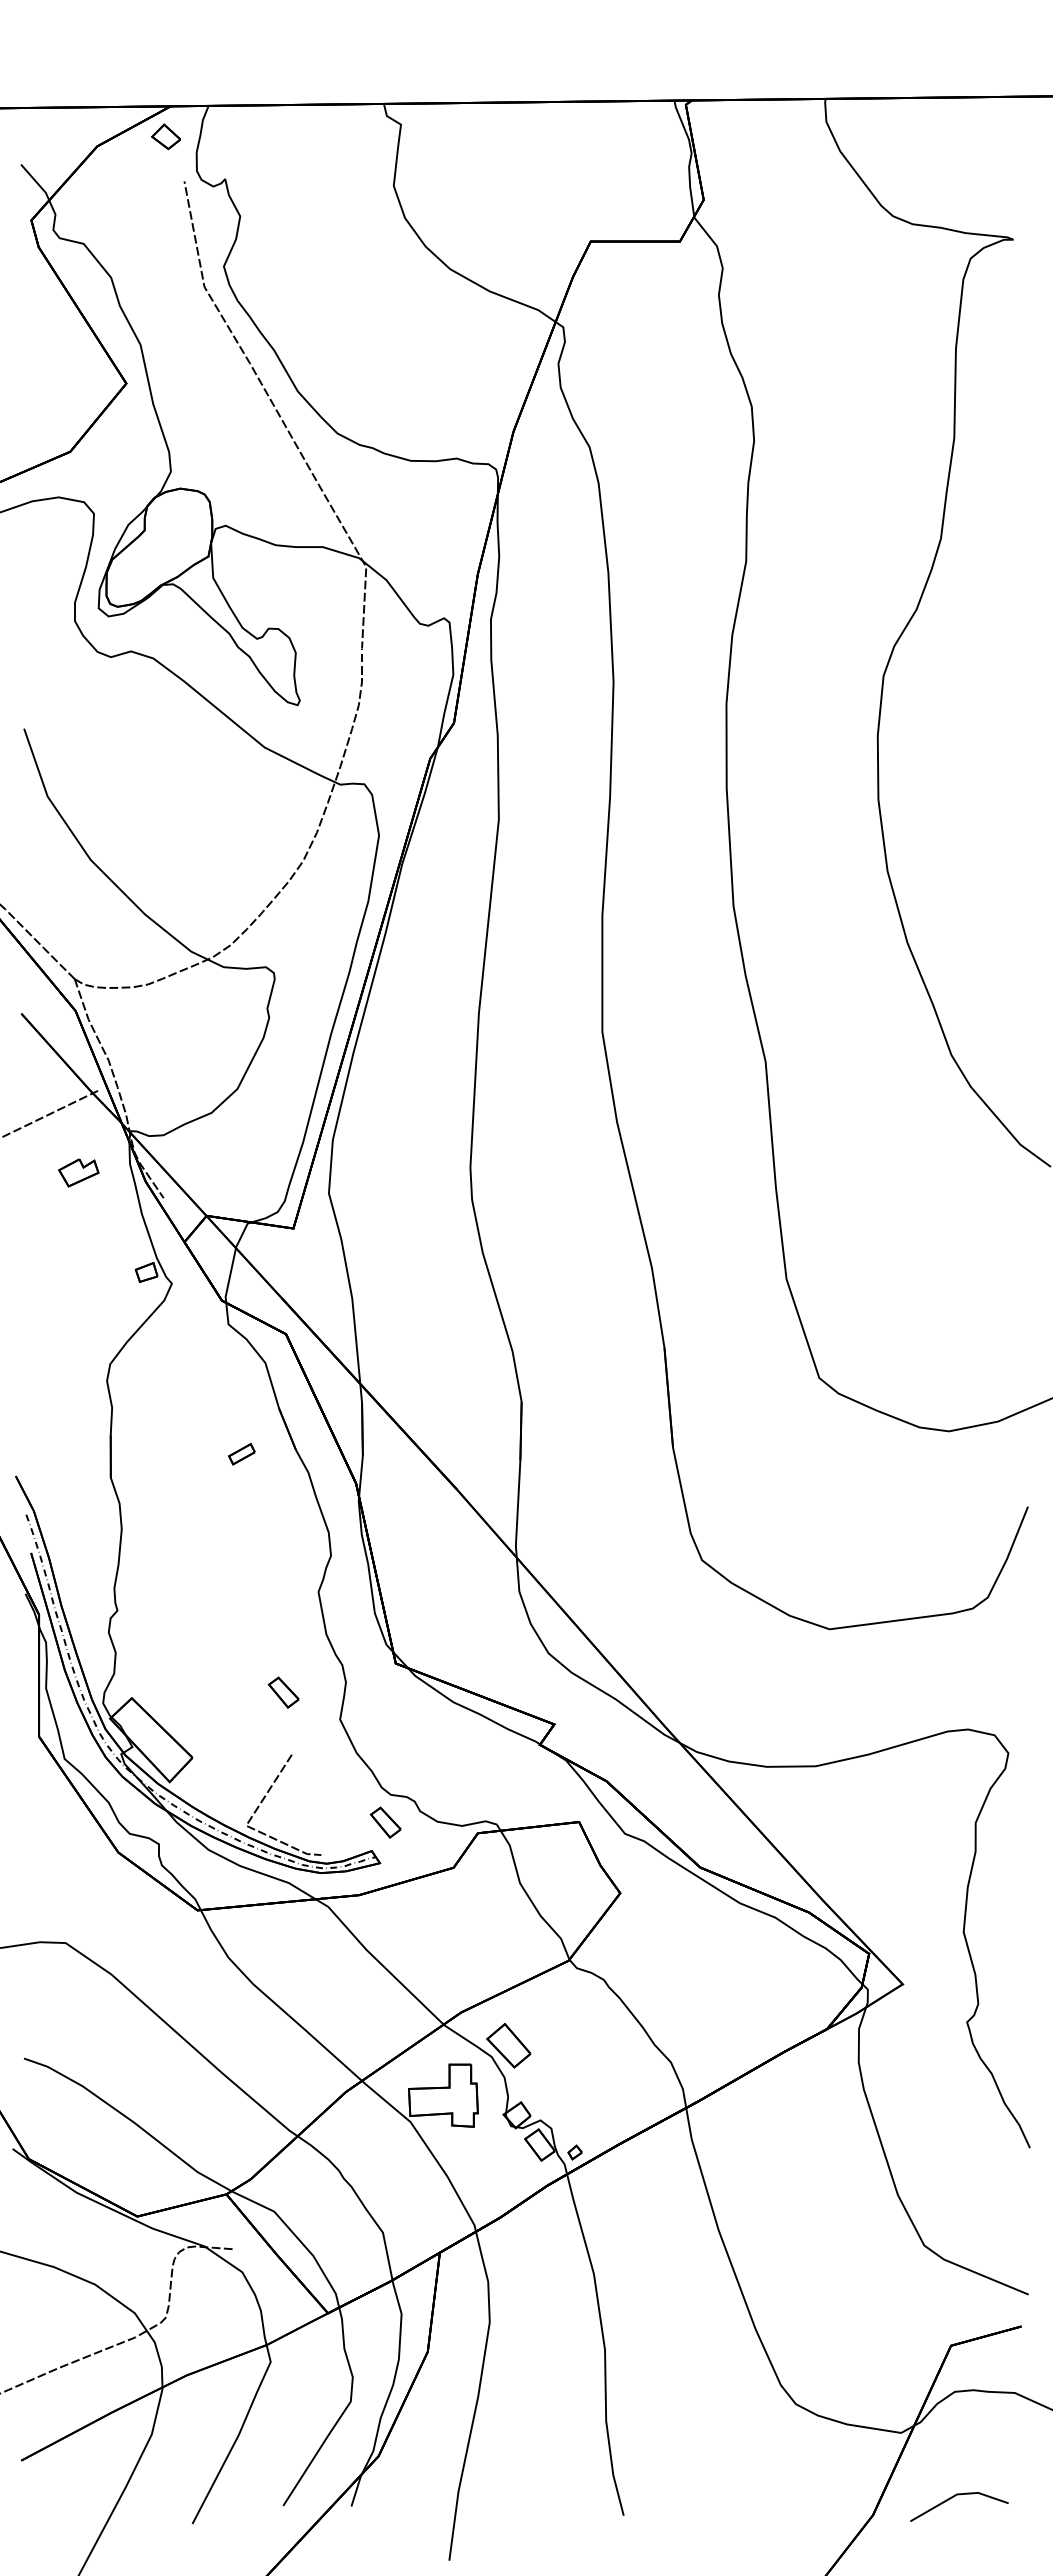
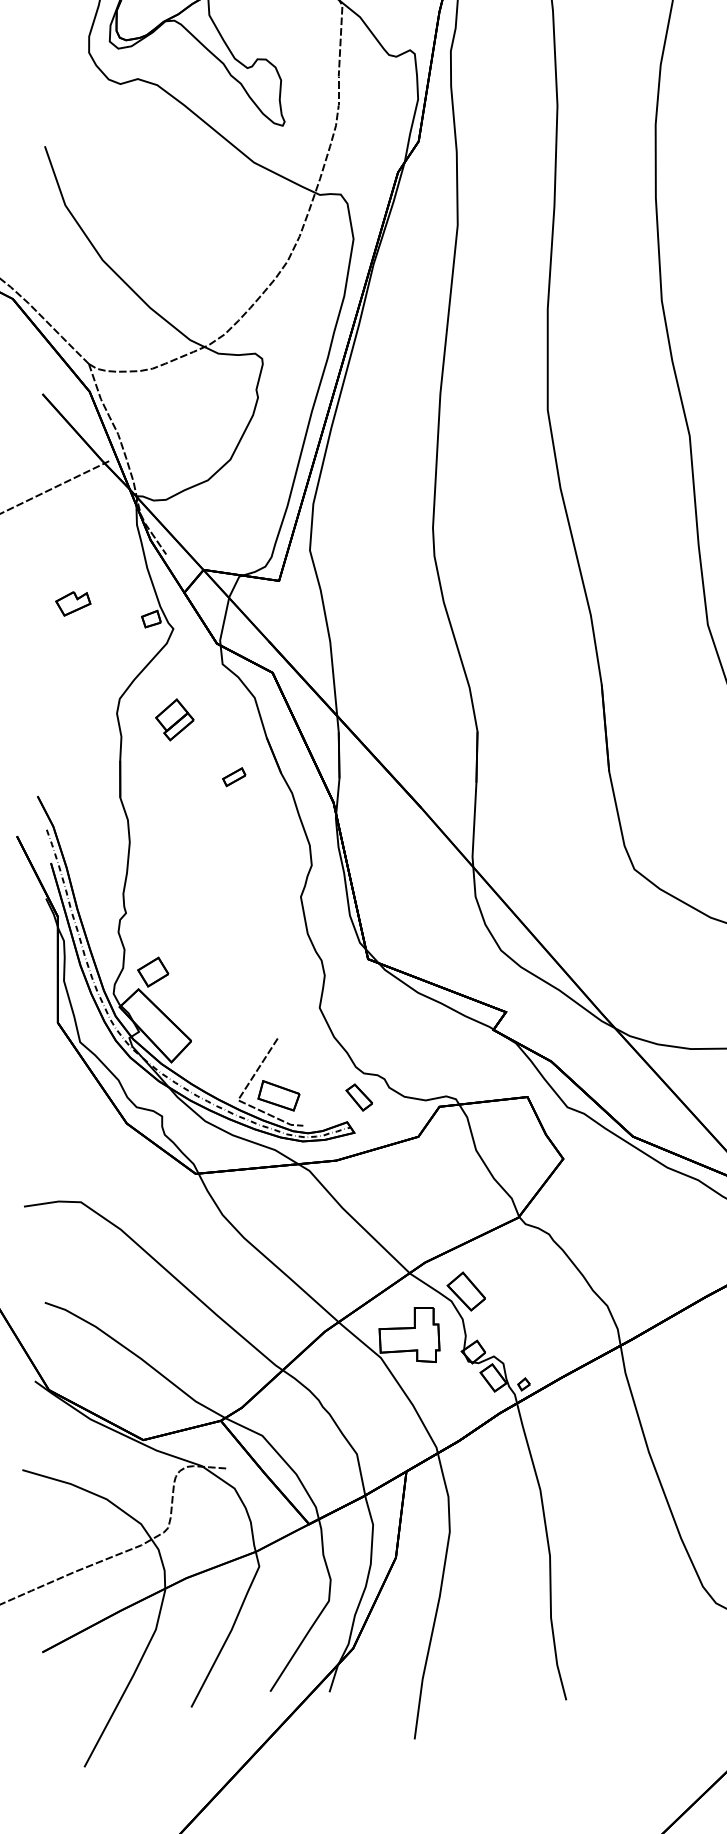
part: (78, 1172) -> (73, 603), moved
part: (173, 1387) -> (174, 719), added
part: (148, 1677) -> (153, 971), added
part: (283, 1692) -> (270, 984), removed
part: (292, 1820) -> (278, 1095), added

